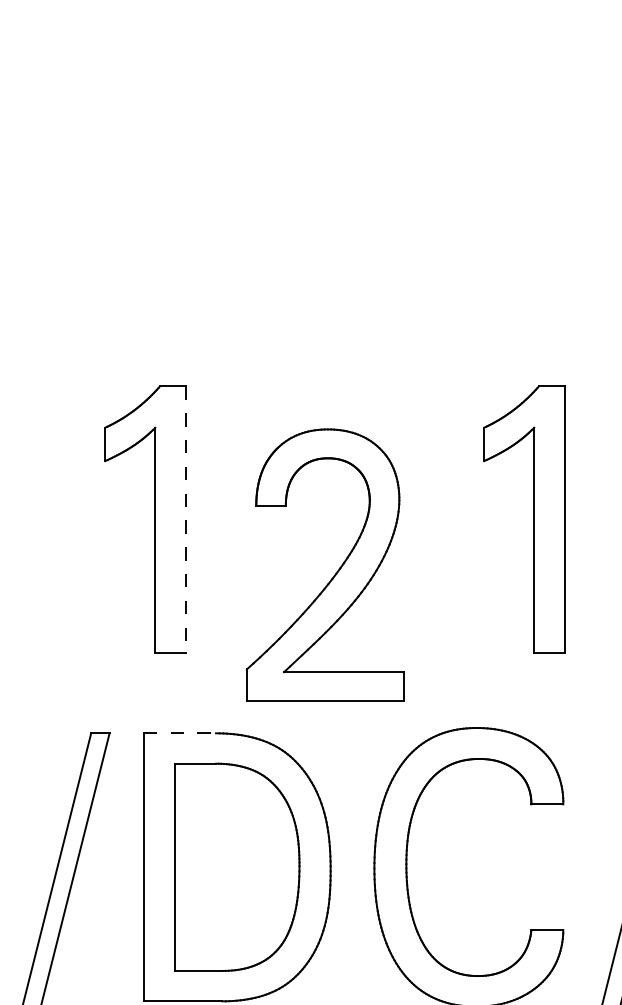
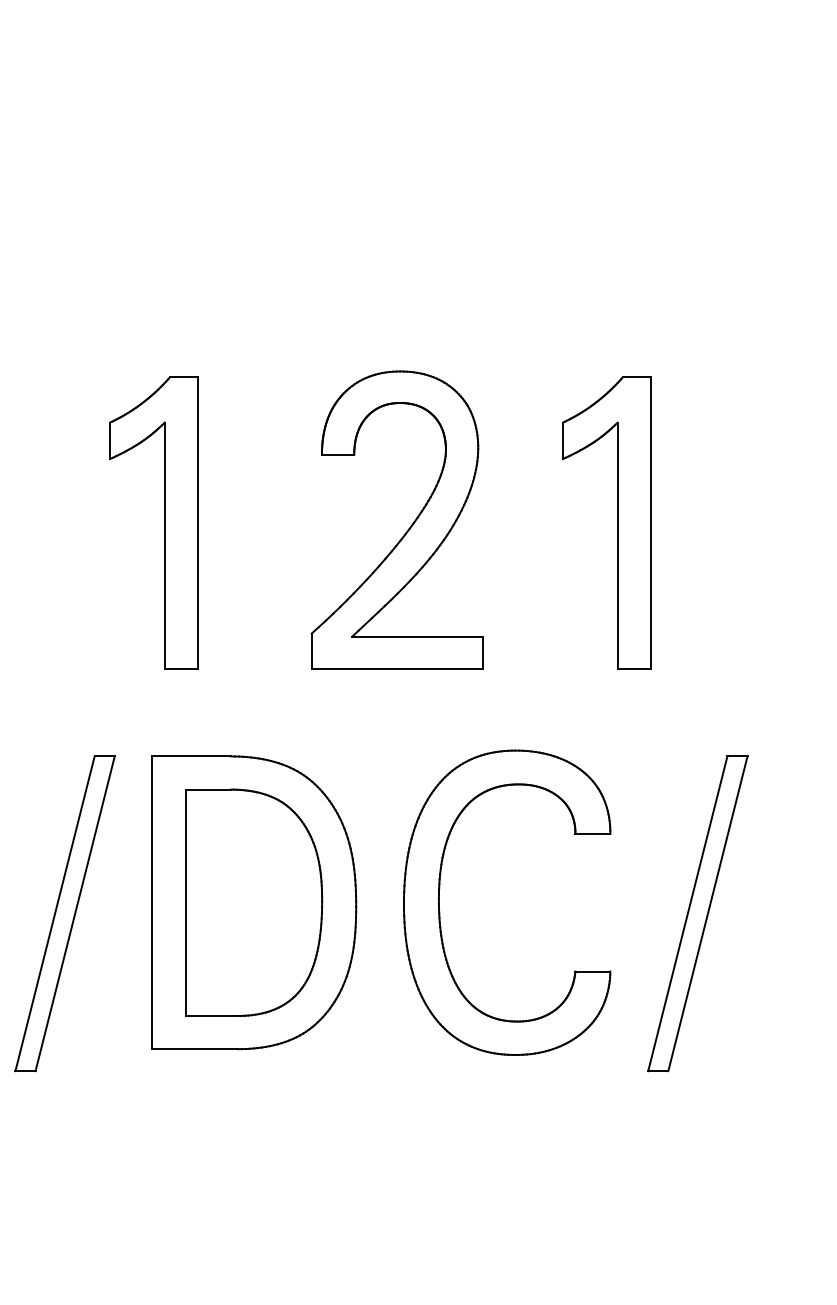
part: (534, 519) -> (617, 522), moved
line: (186, 520) -> (198, 523), dashed -> solid
part: (334, 574) -> (407, 529), moved
line: (180, 733) -> (192, 756), dashed -> solid

